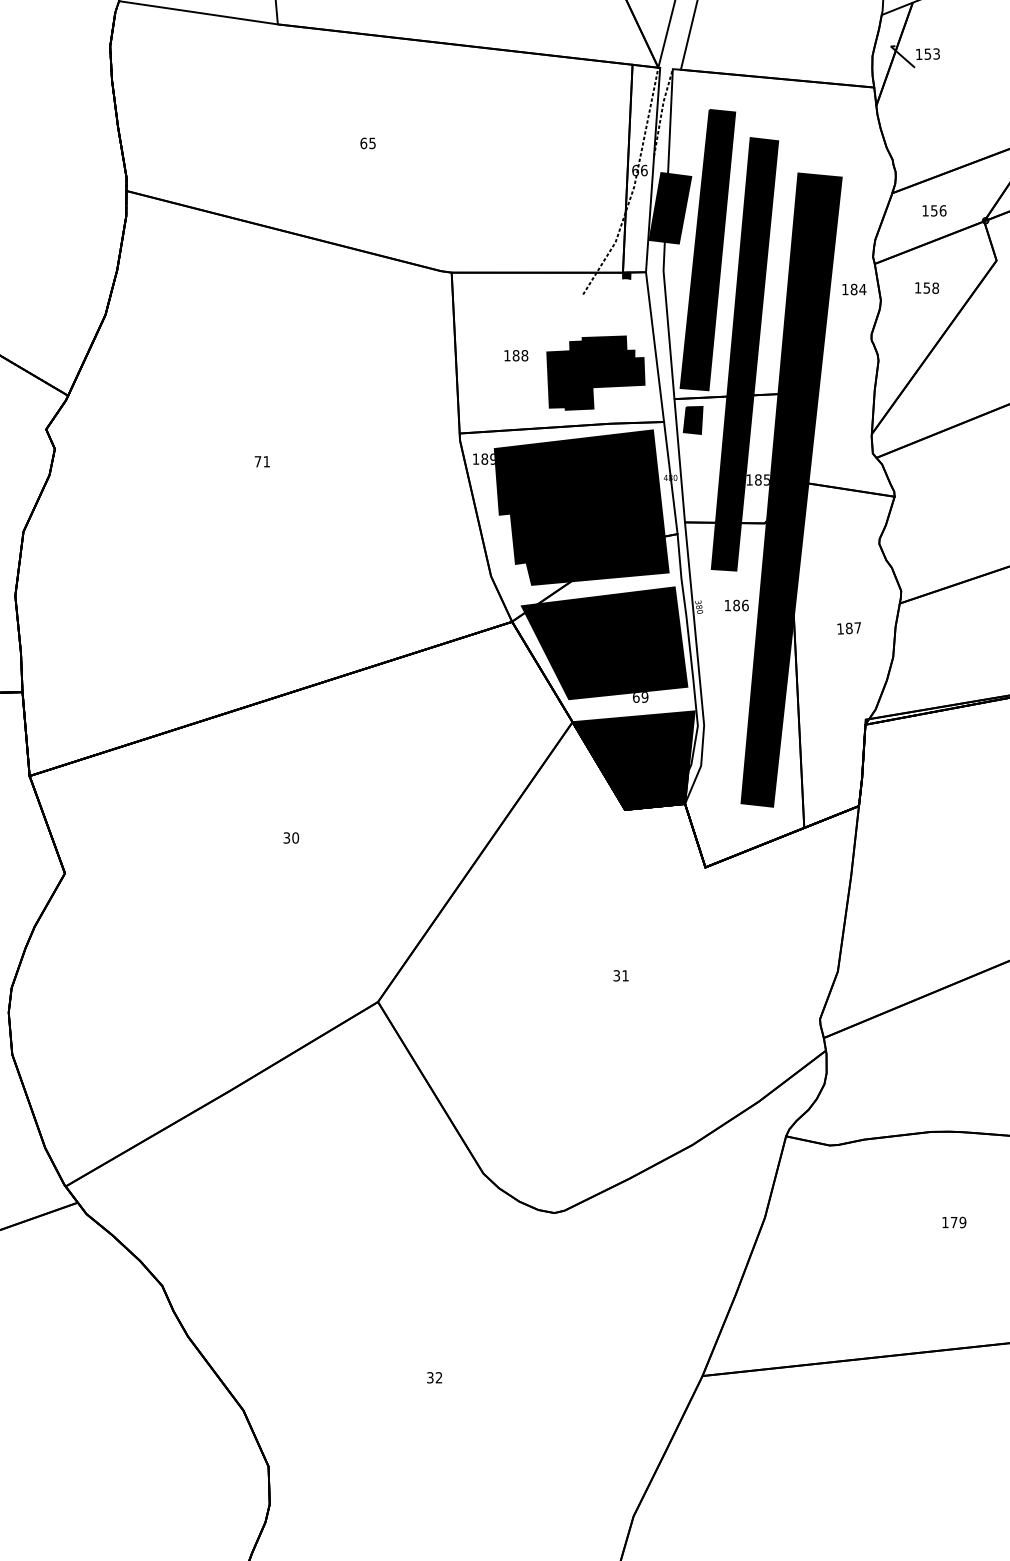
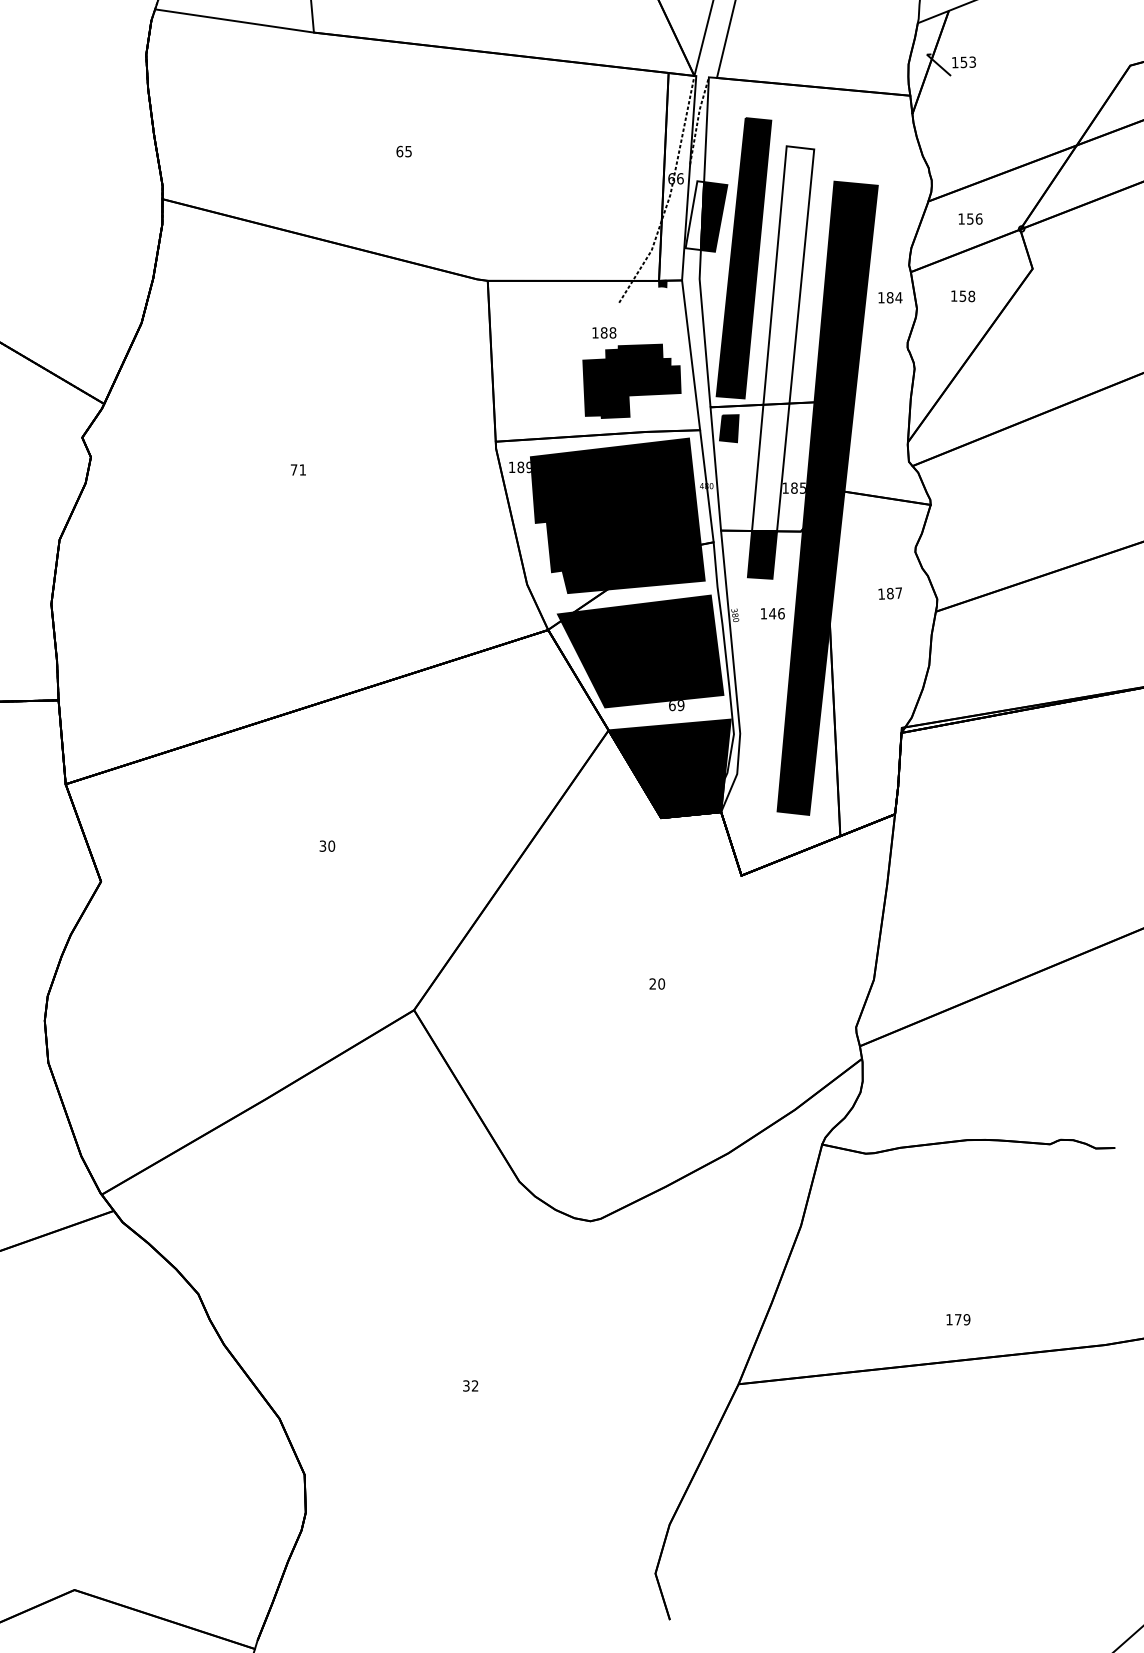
fill: (658, 207) -> (694, 215), removed
fill: (747, 330) -> (783, 338), removed
text: (516, 355) -> (604, 332), moved
text: (736, 605) -> (772, 613), 186 -> 146
text: (848, 628) -> (889, 593), moved
text: (621, 975) -> (657, 983), 31 -> 20
text: (954, 1222) -> (958, 1319), moved

